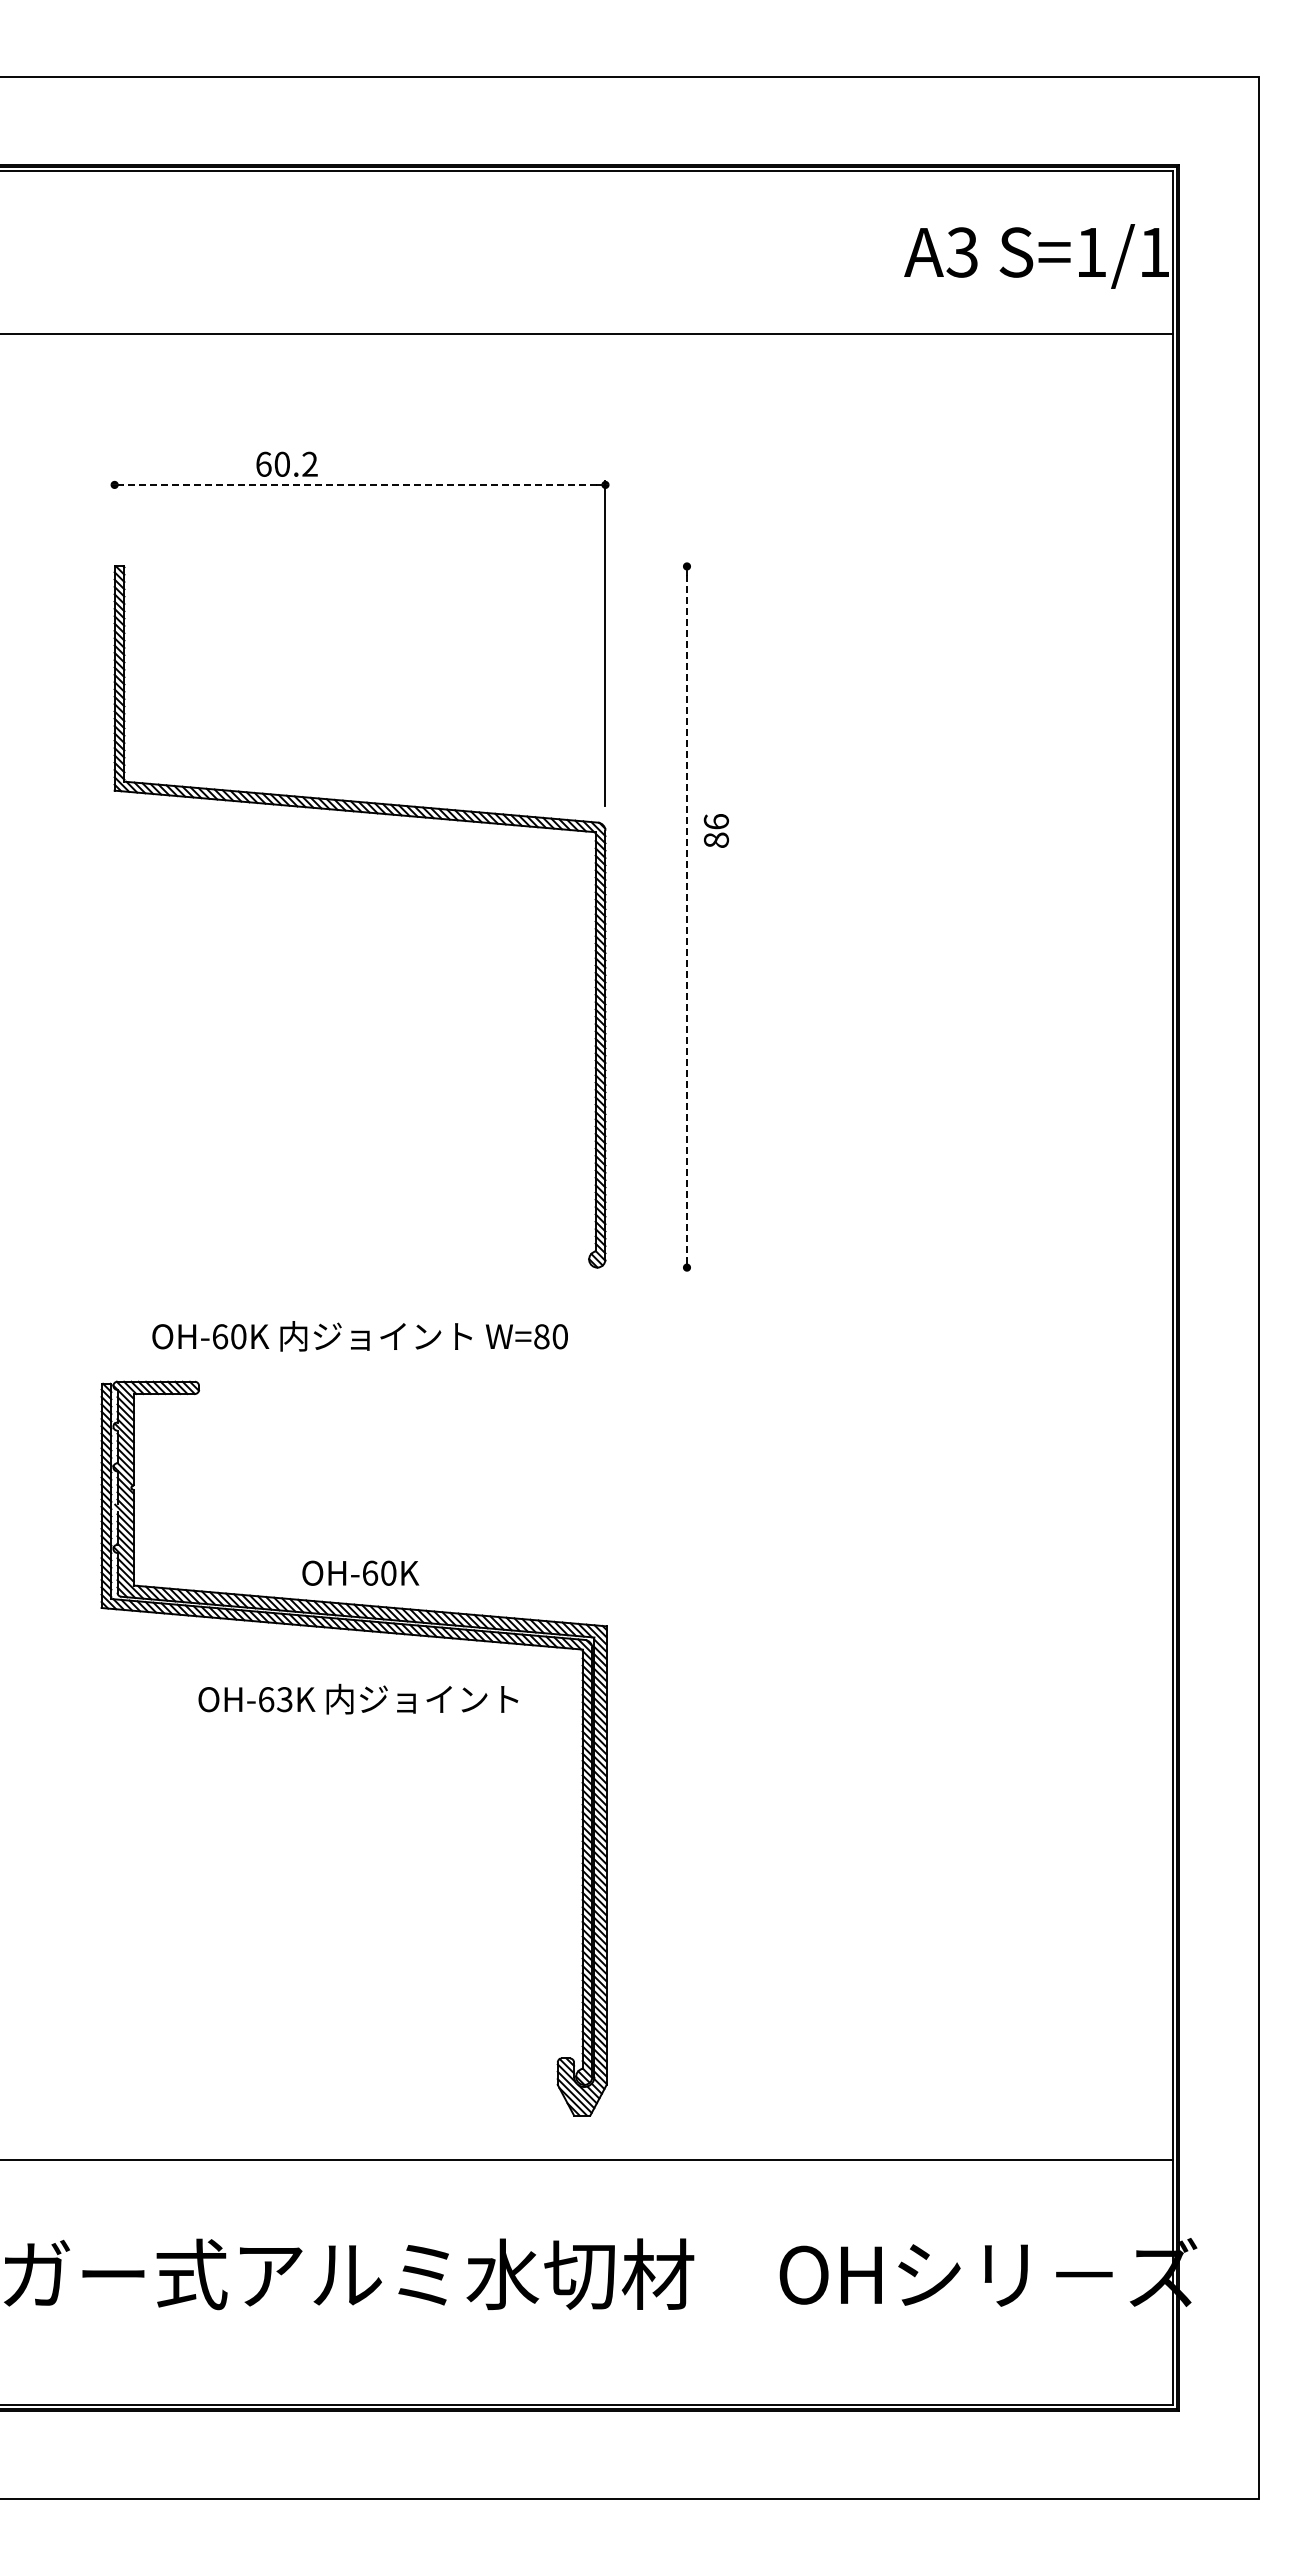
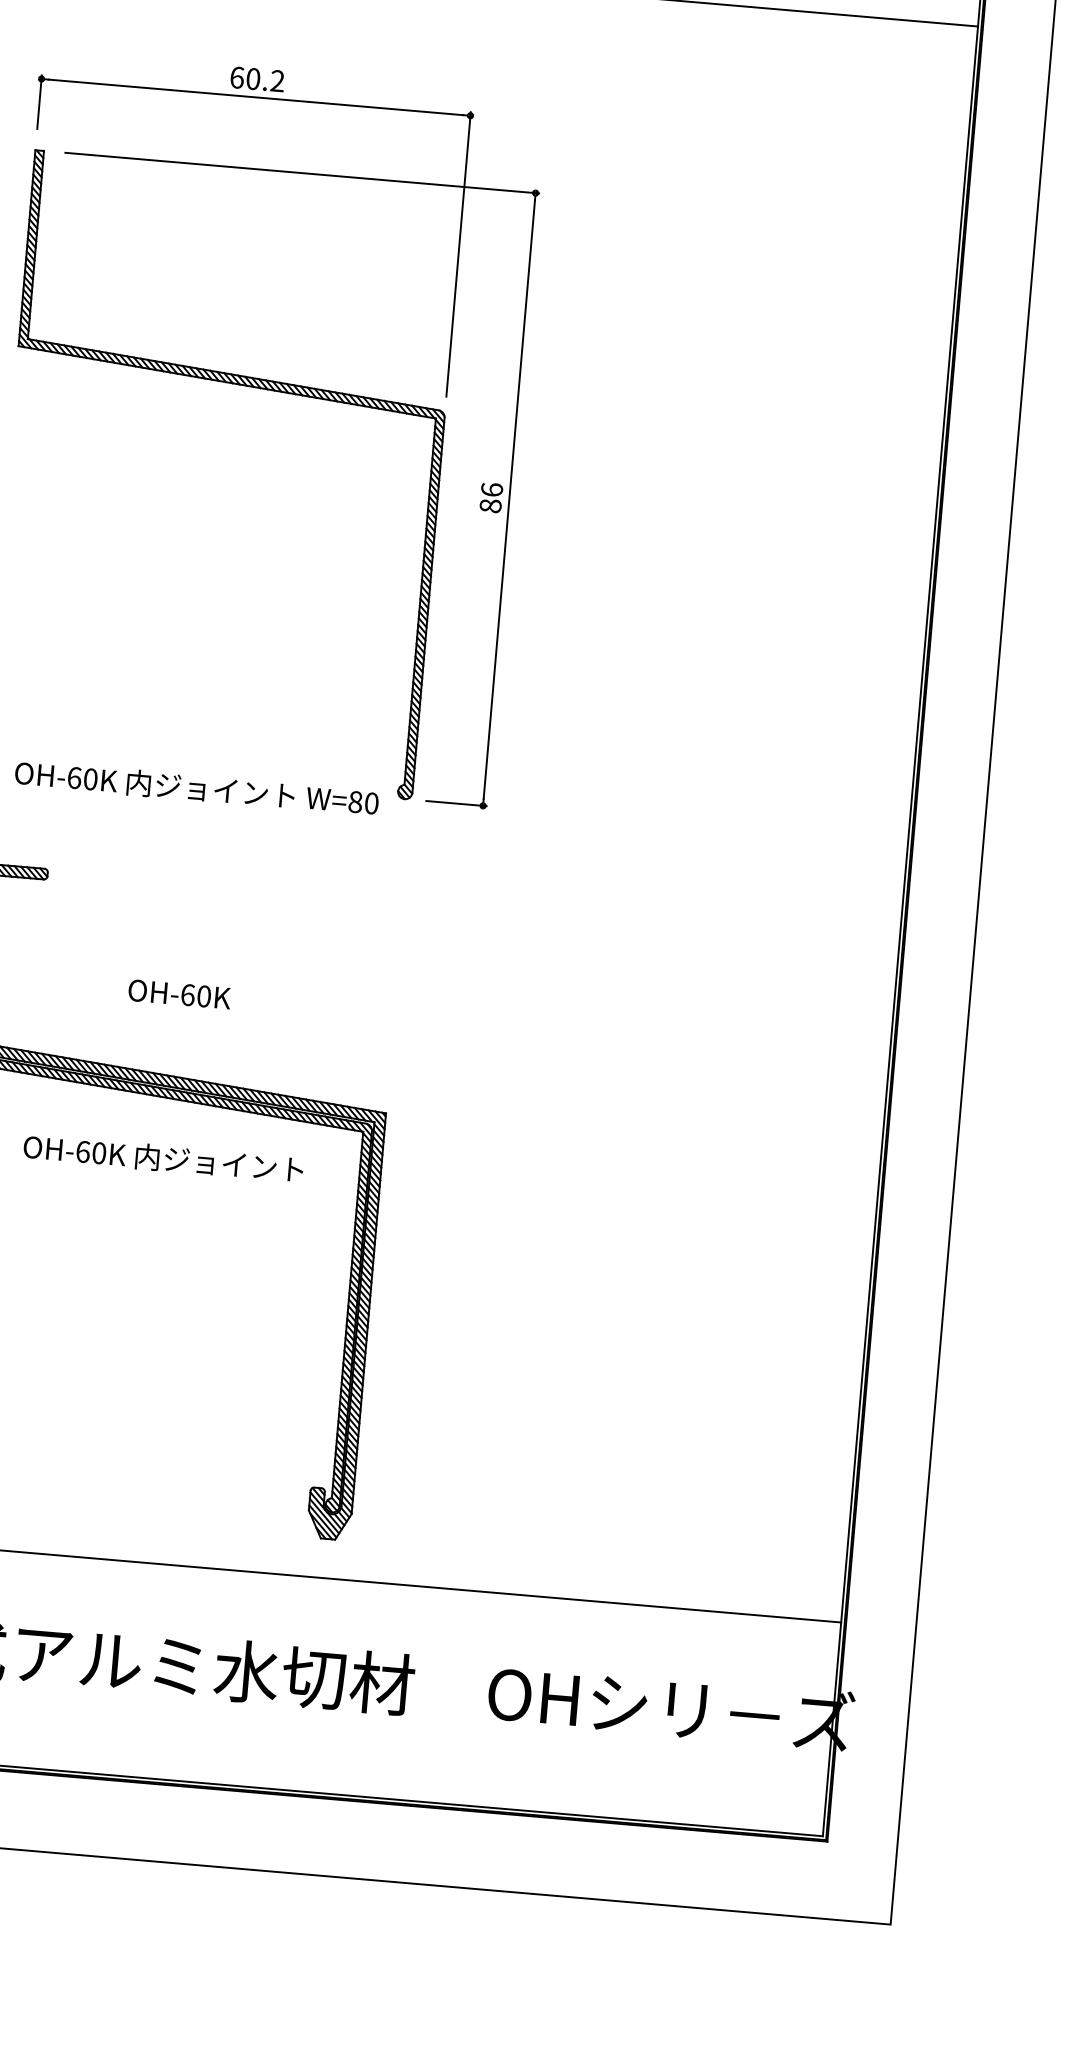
text: (286, 463) -> (257, 78), moved
line: (359, 484) -> (255, 96), dashed -> solid
line: (114, 511) -> (39, 102), added
line: (419, 566) -> (301, 173), added
text: (715, 830) -> (490, 497), moved
line: (687, 917) -> (509, 499), dashed -> solid
line: (656, 1267) -> (456, 803), added
text: (359, 1336) -> (196, 788), moved
text: (360, 1572) -> (179, 993), moved
text: (284, 1699) -> (98, 1153), OH-63K -> OH-60K

